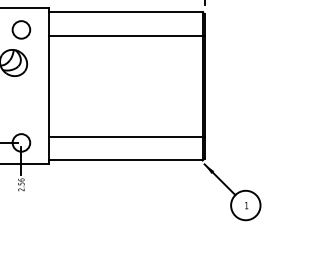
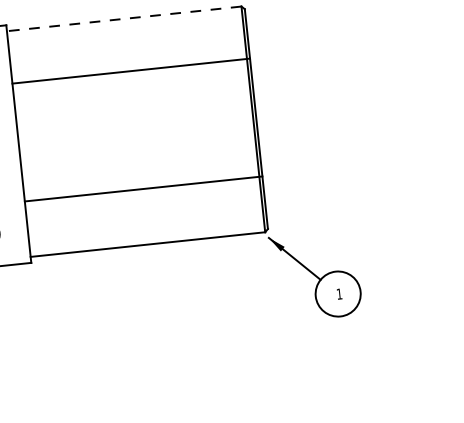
line: (125, 12) -> (123, 19), solid -> dashed
line: (126, 35) -> (130, 70), moved
line: (126, 137) -> (143, 189), moved

